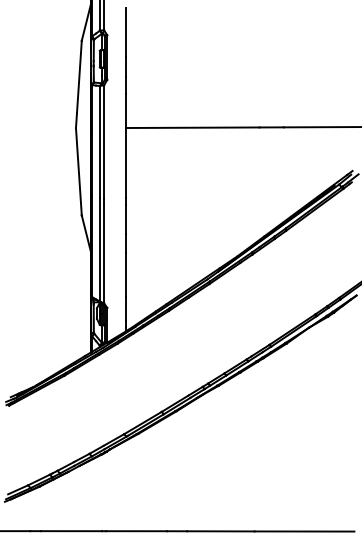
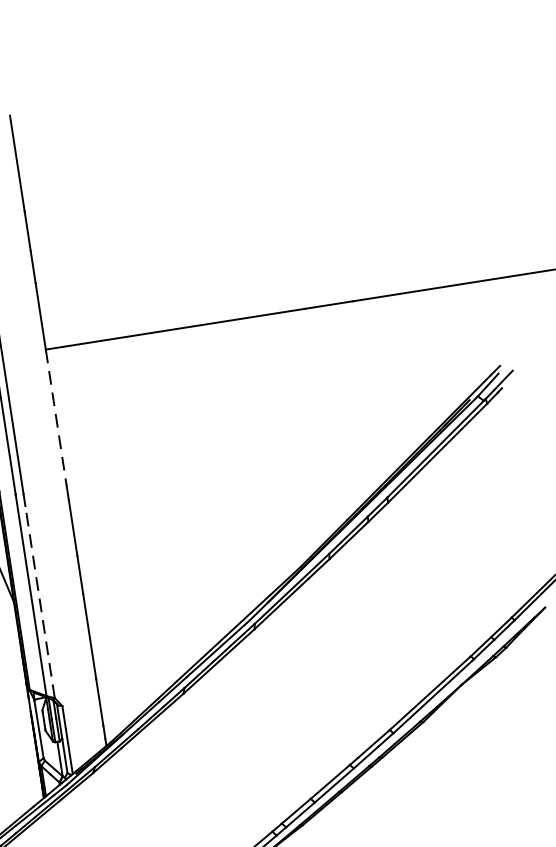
line: (126, 162) -> (56, 416), solid -> dashed
line: (104, 253) -> (40, 600), solid -> dashed

